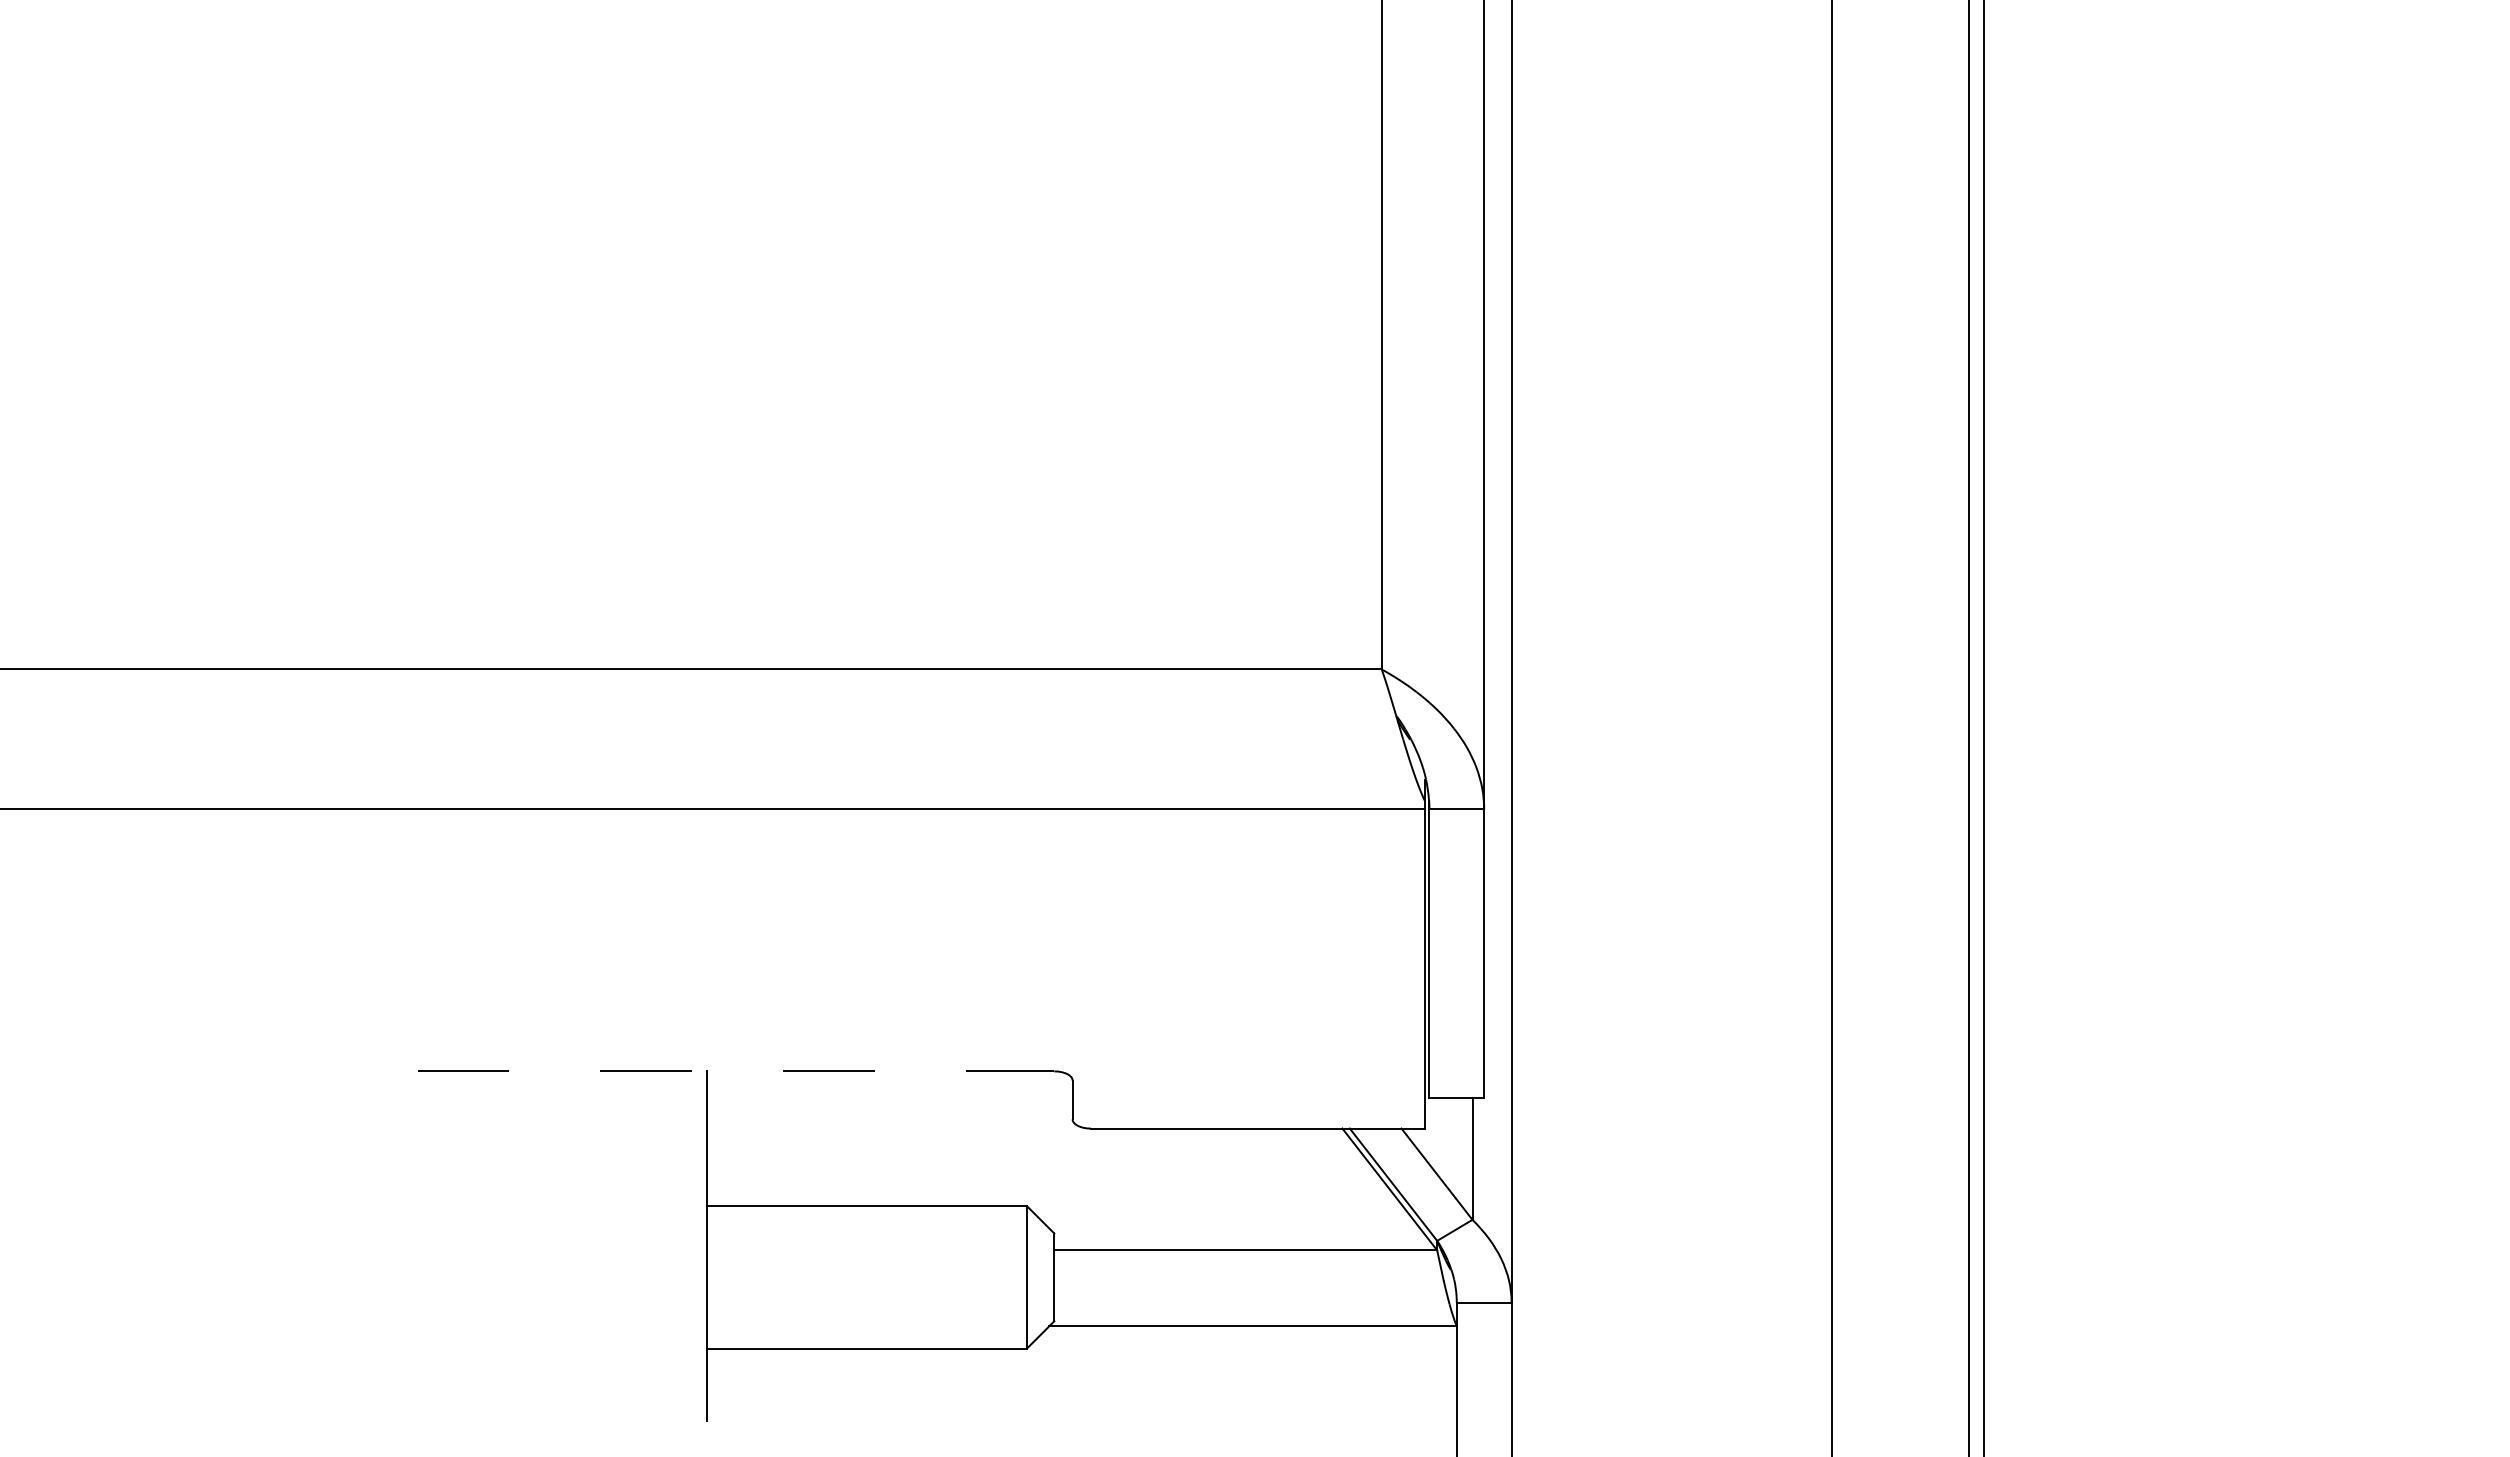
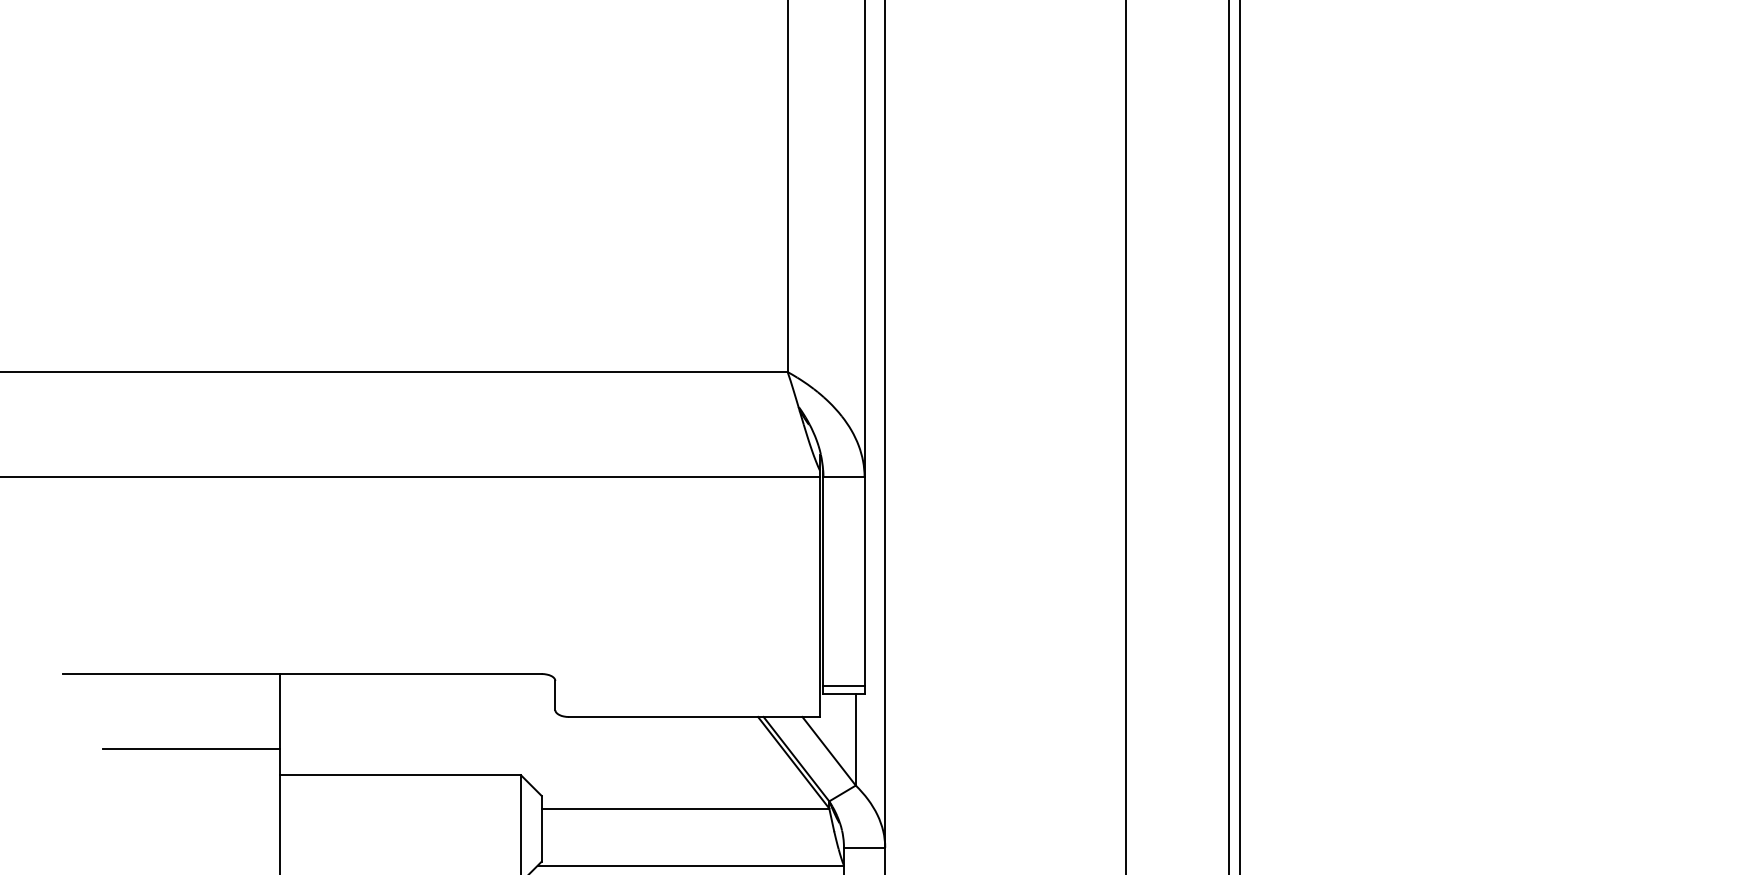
line: (736, 1071) -> (302, 674), dashed -> solid
line: (1456, 1087) -> (843, 686), added
line: (588, 1171) -> (191, 749), added

